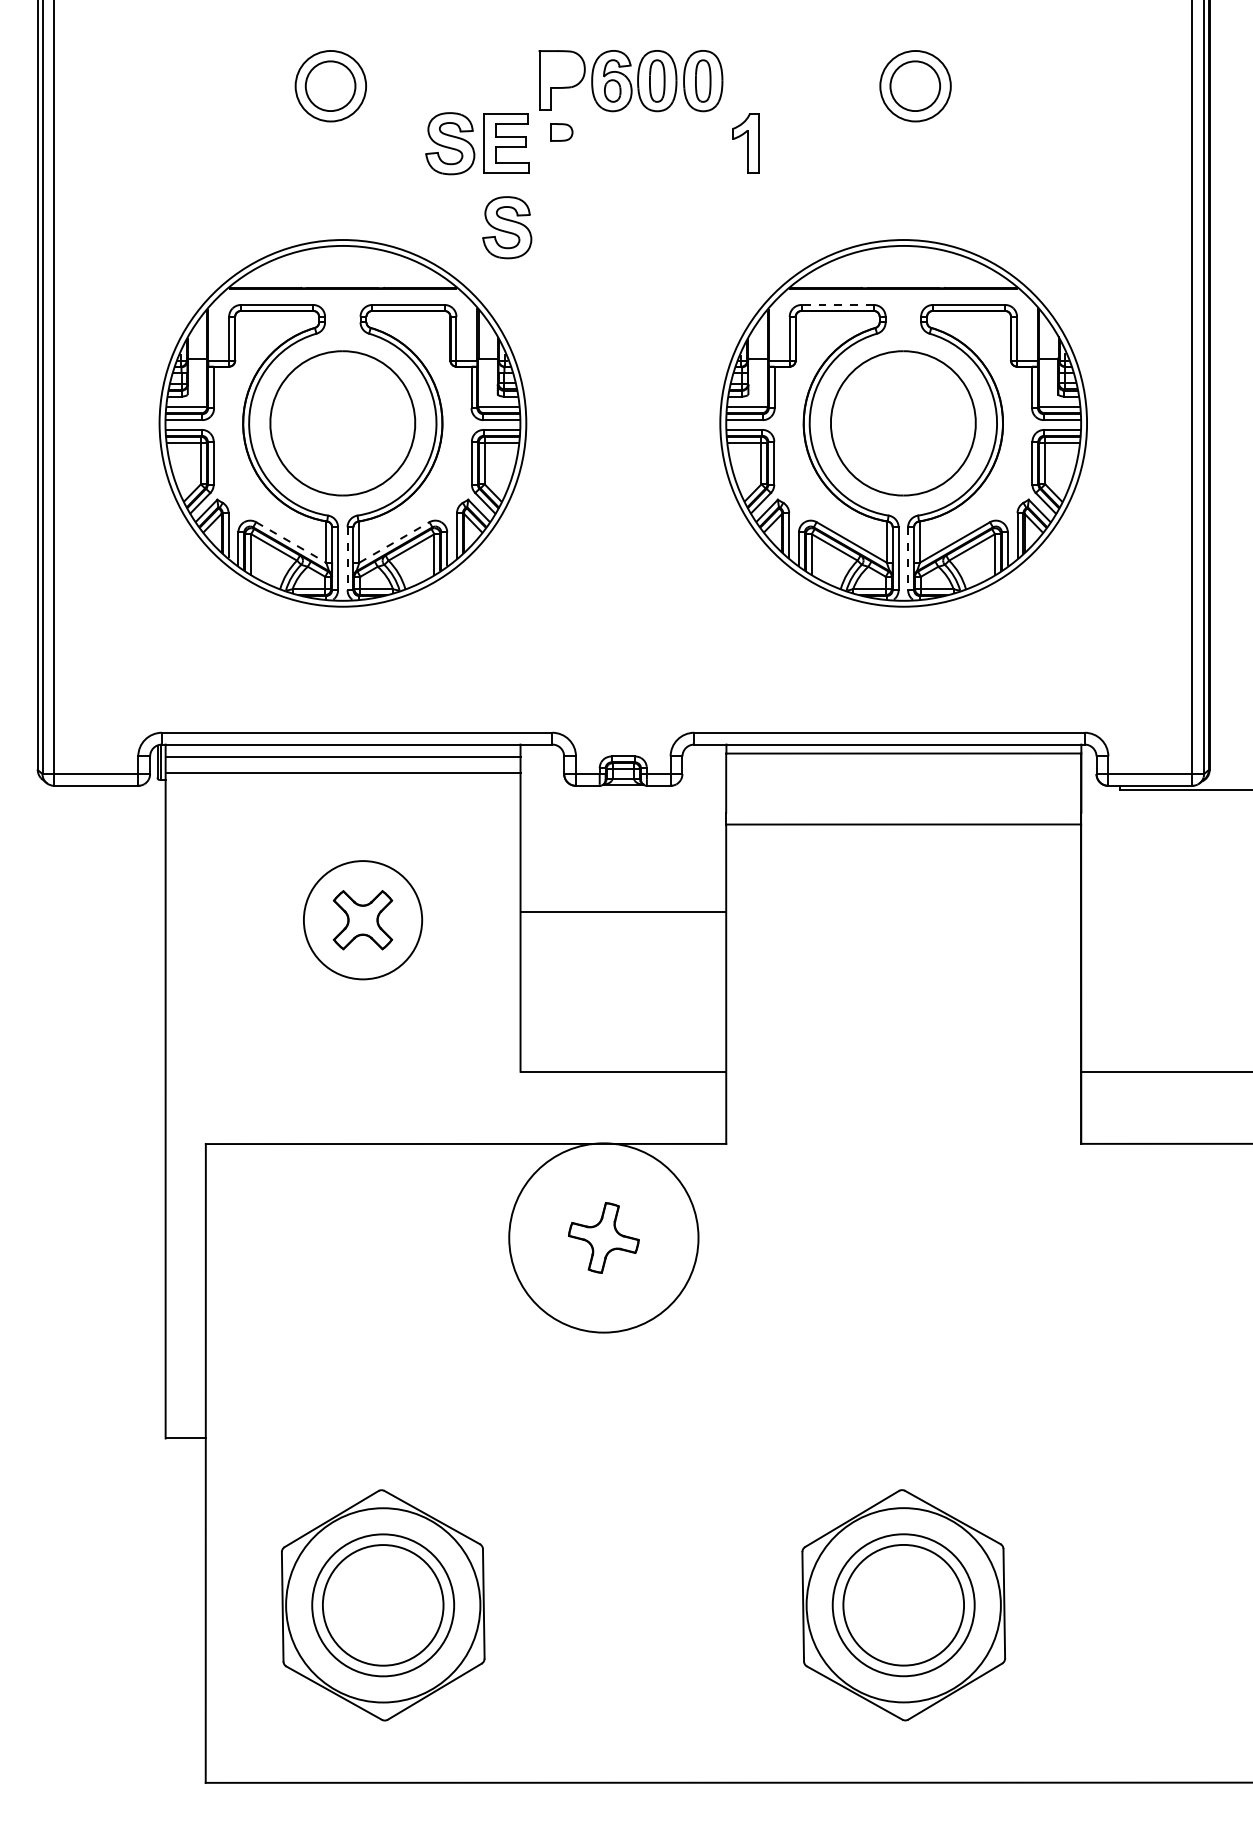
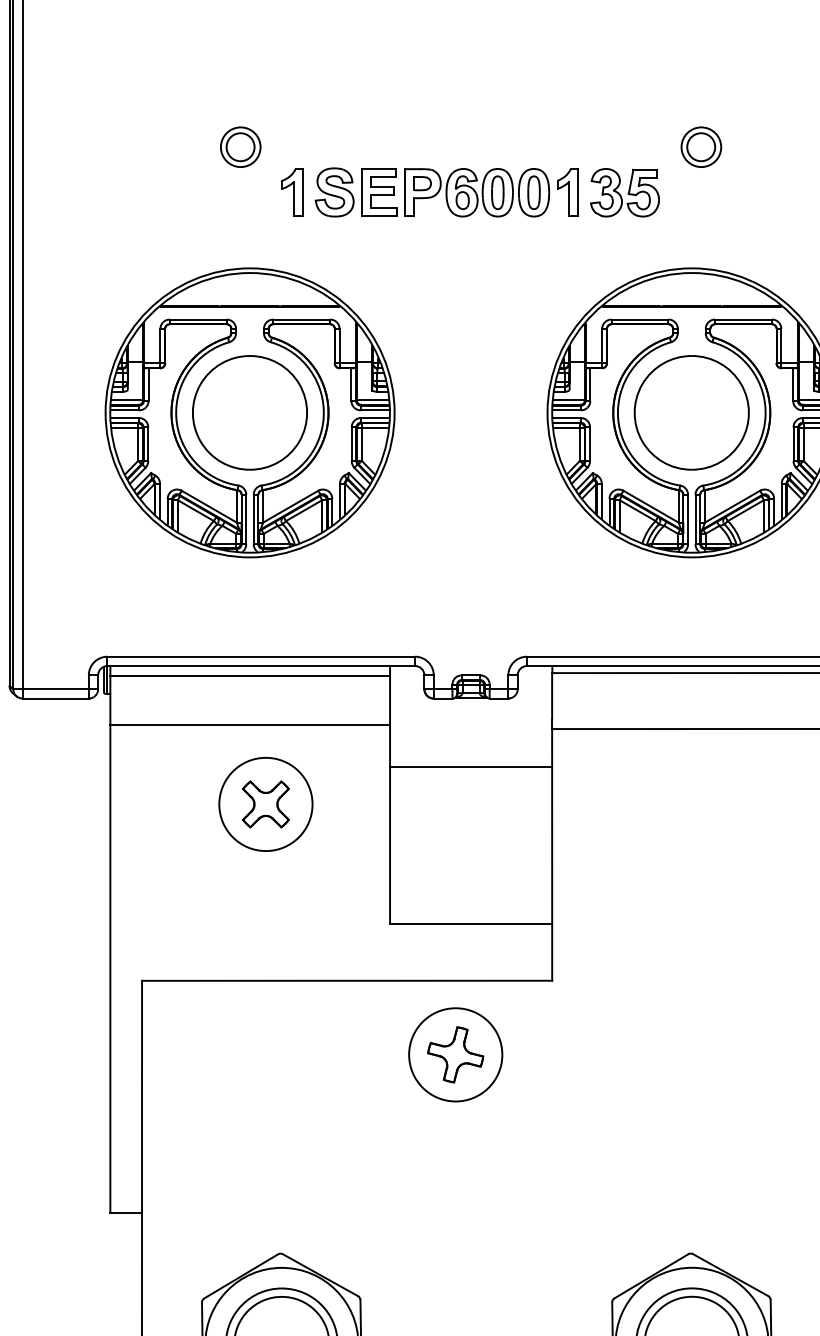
part: (630, 81) -> (476, 193), moved
part: (331, 86) -> (241, 147), size x0.71
part: (915, 86) -> (701, 147), size x0.71
part: (396, 143) -> (292, 192), added
part: (818, 144) -> (624, 193), added
part: (507, 227) -> (379, 258), removed
line: (837, 304) -> (639, 319), dashed -> solid
line: (291, 542) -> (209, 506), dashed -> solid
line: (394, 542) -> (290, 506), dashed -> solid
line: (347, 559) -> (253, 520), dashed -> solid
line: (908, 559) -> (695, 520), dashed -> solid
line: (342, 772) -> (249, 724), moved
line: (623, 911) -> (471, 766), moved
circle: (603, 1237) -> (455, 1054), size x0.62

